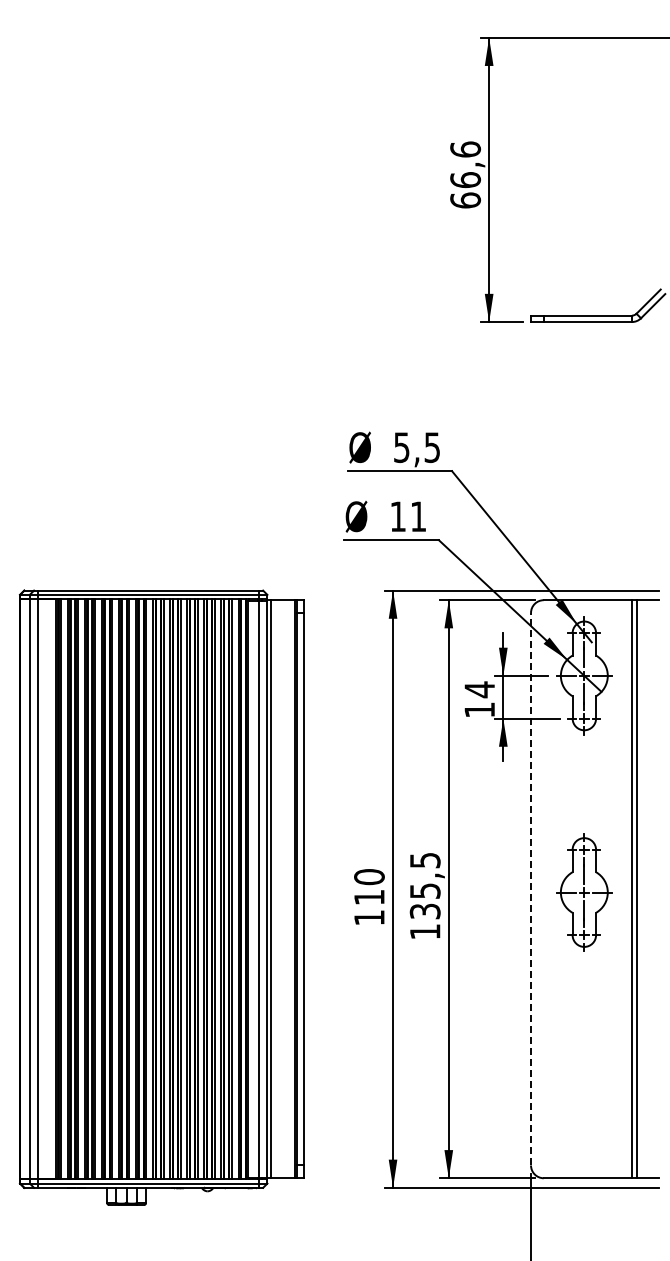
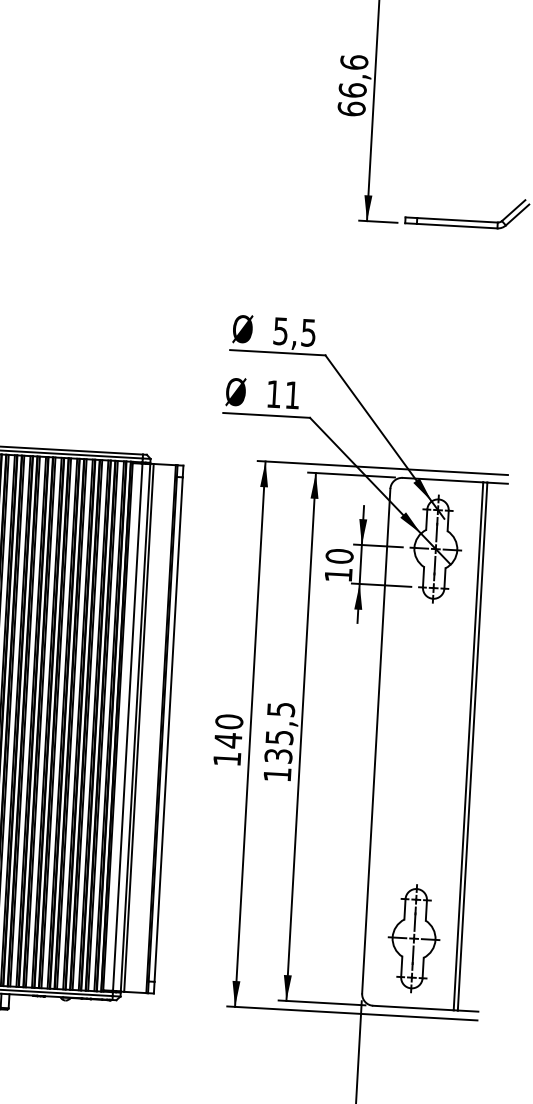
text: (479, 689) -> (339, 556), 14 -> 10
line: (531, 888) -> (376, 740), dashed -> solid
part: (584, 892) -> (414, 938), moved
text: (369, 897) -> (228, 740), 110 -> 140

